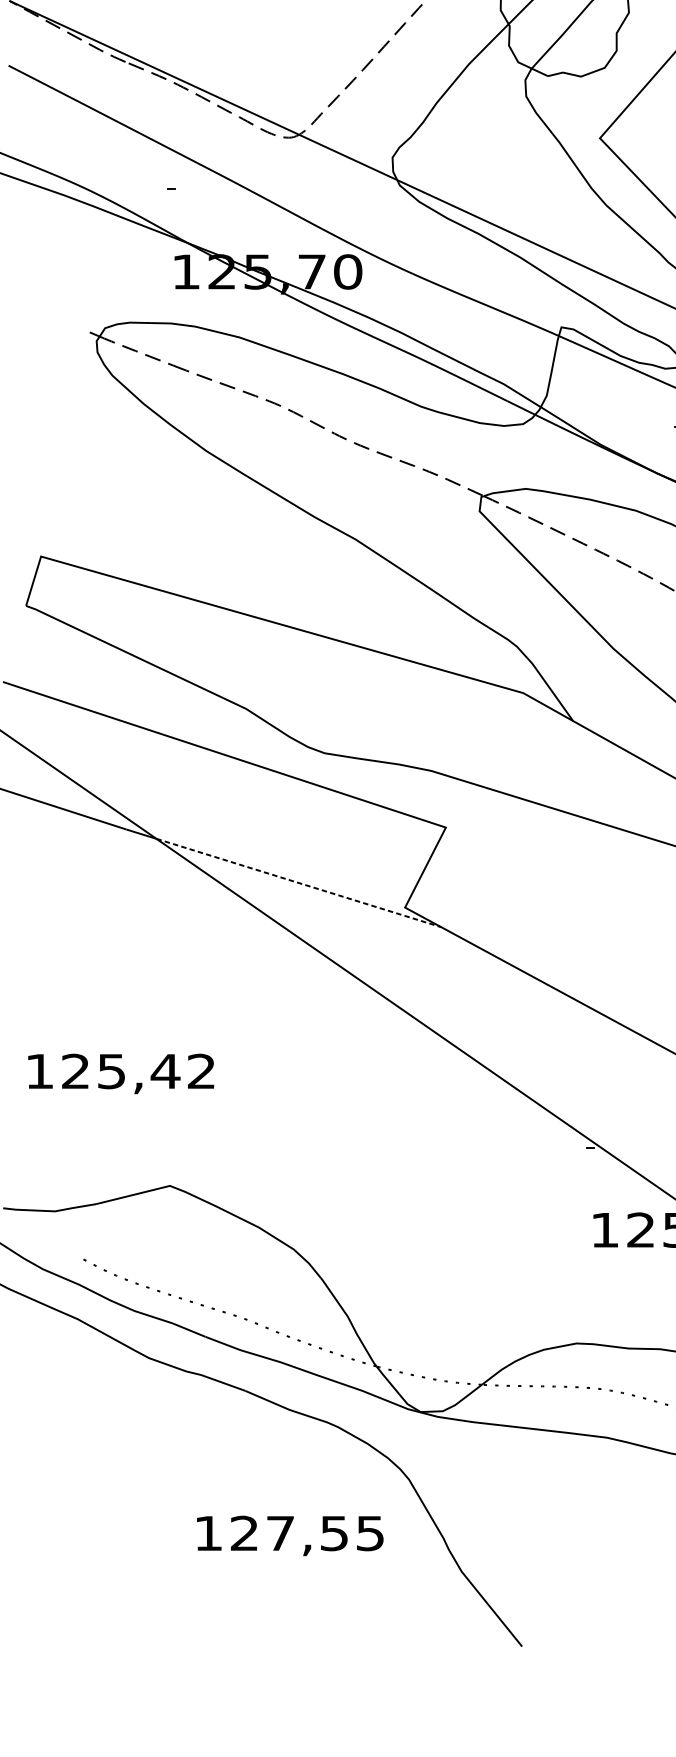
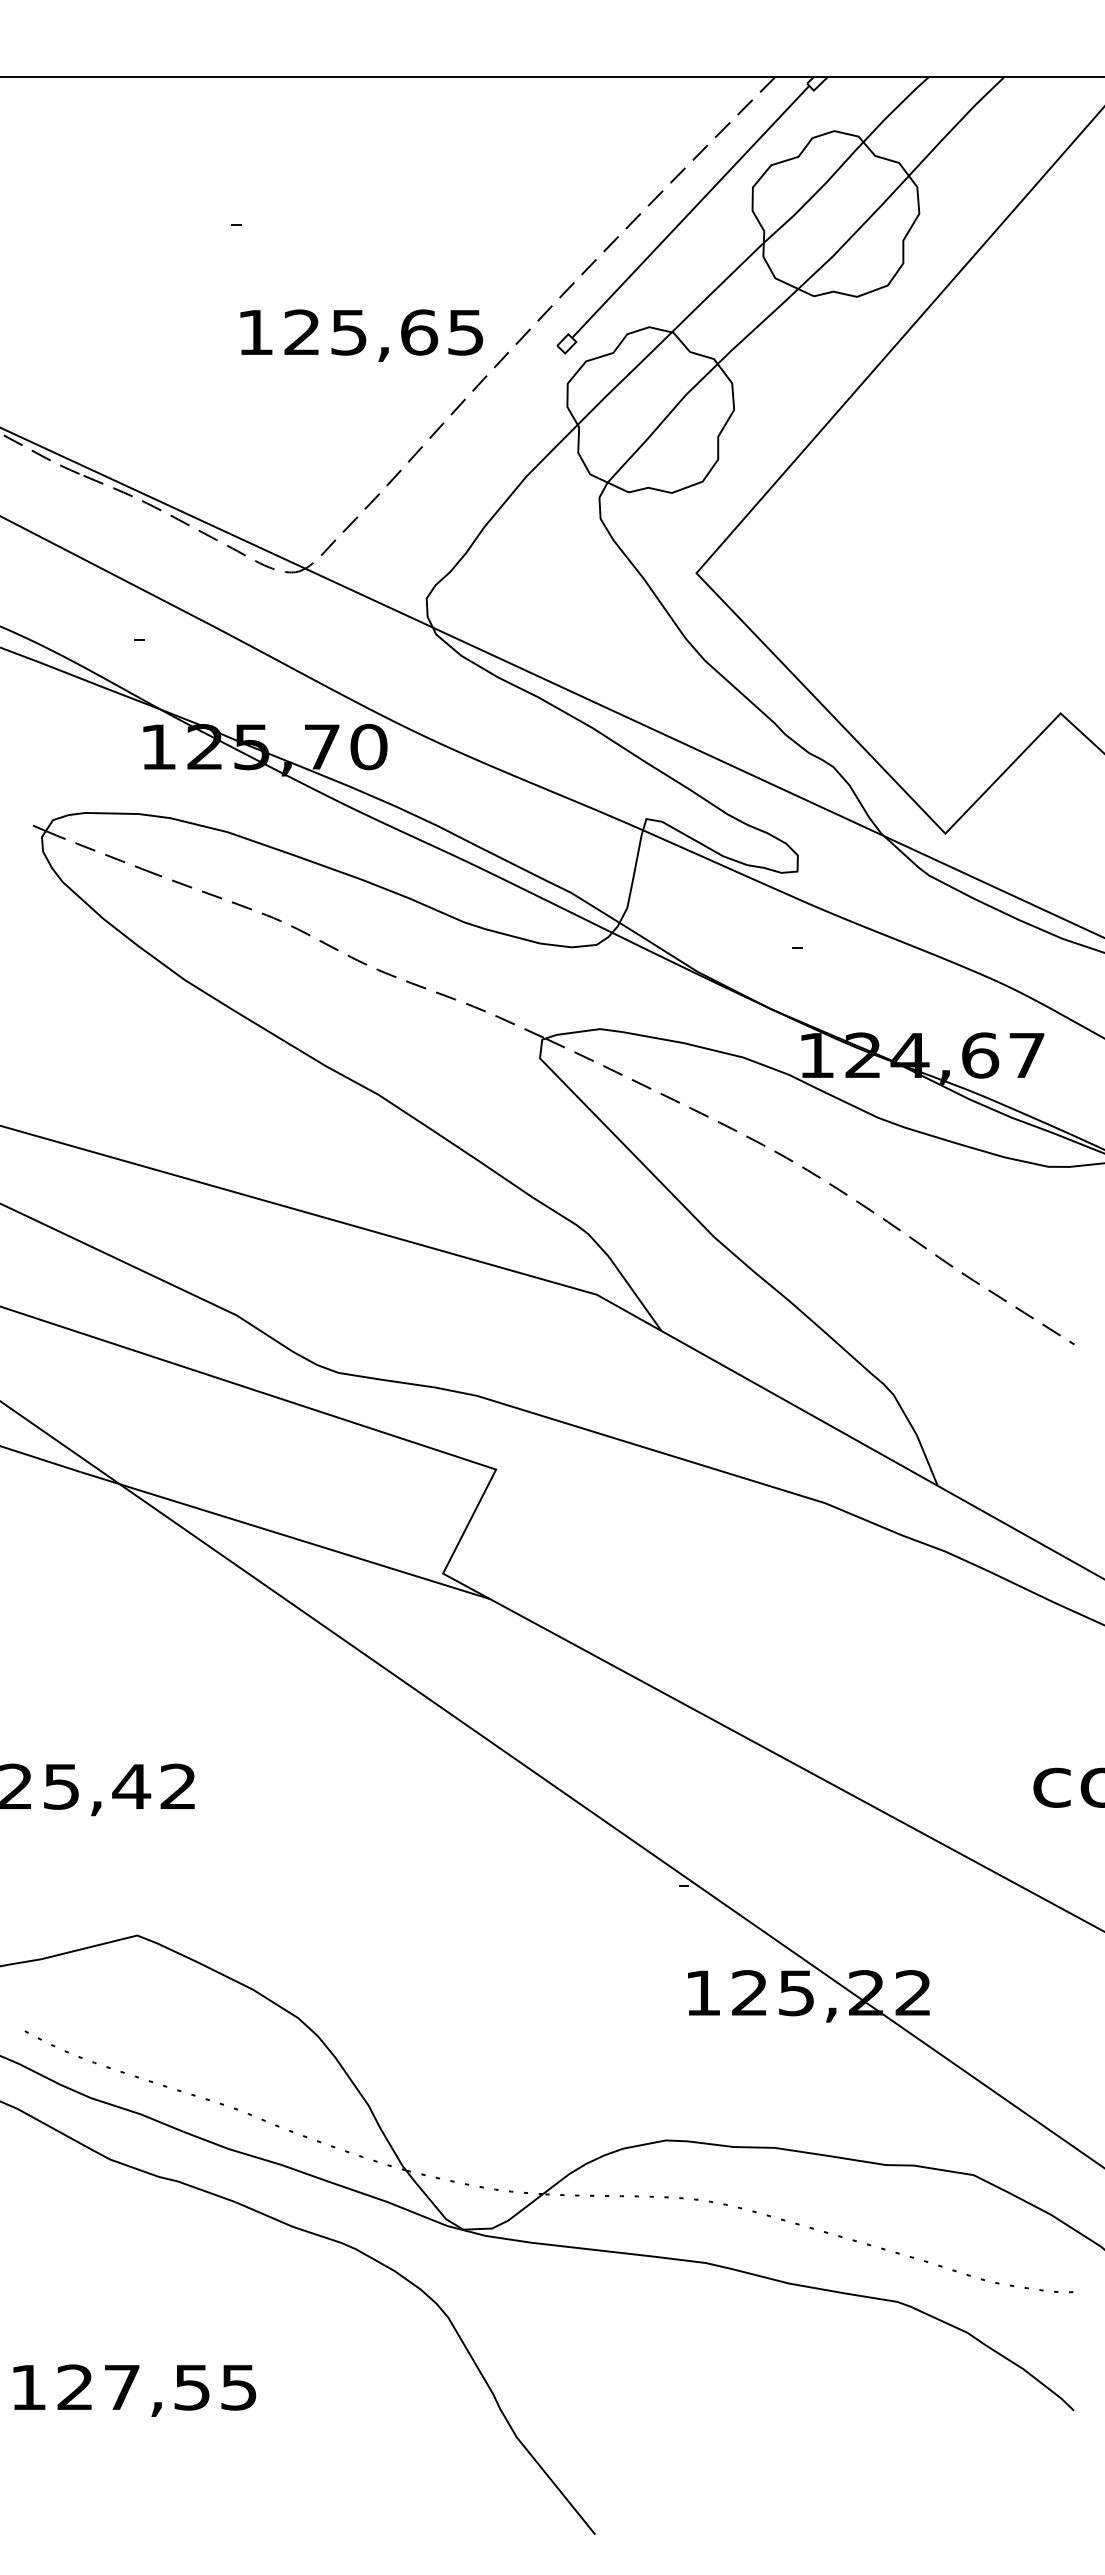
line: (298, 882) -> (304, 1541), dashed -> solid
text: (290, 1535) -> (134, 2390), moved

